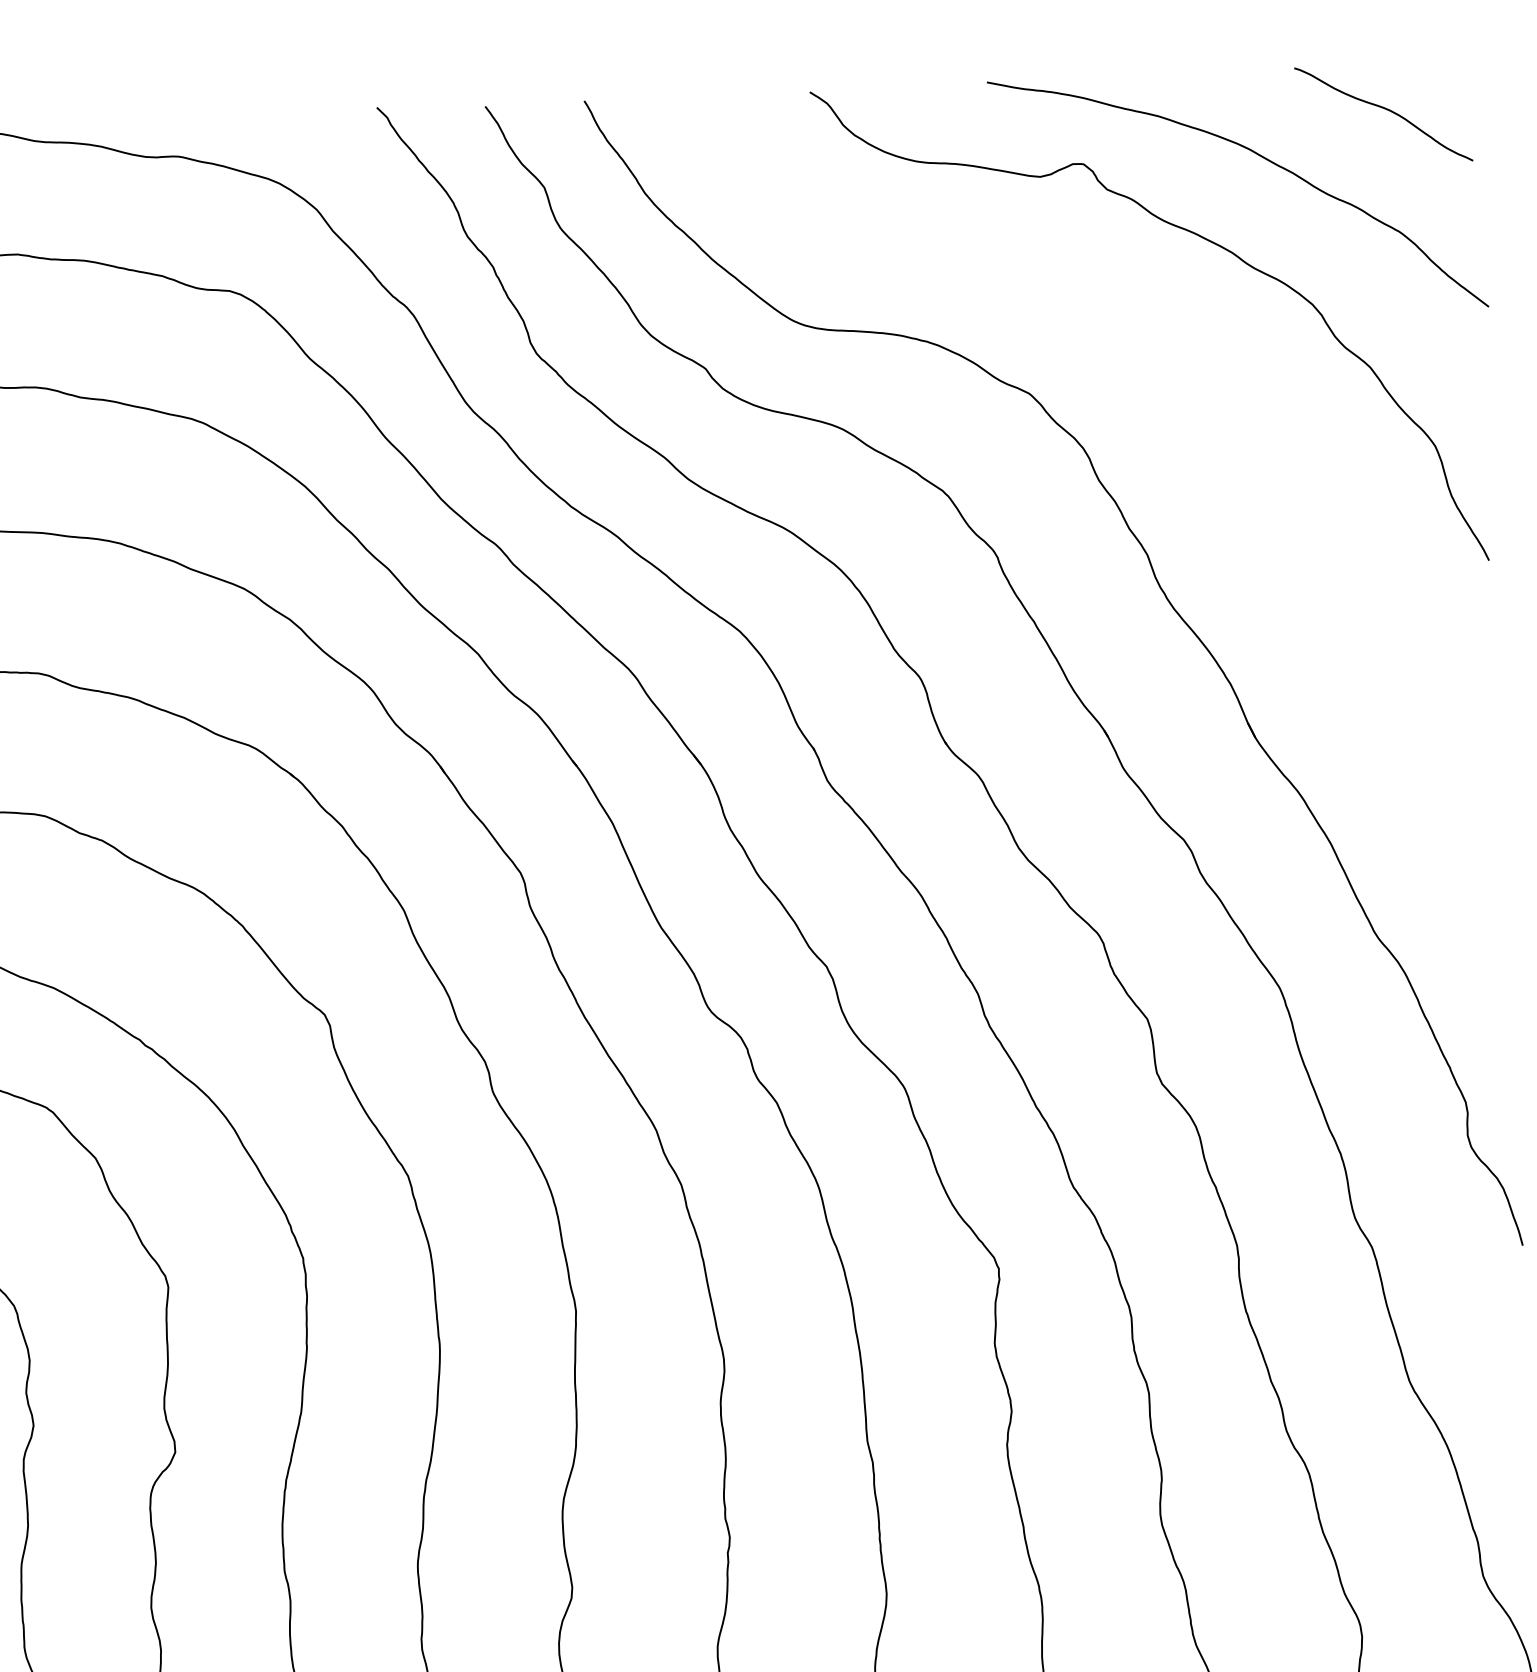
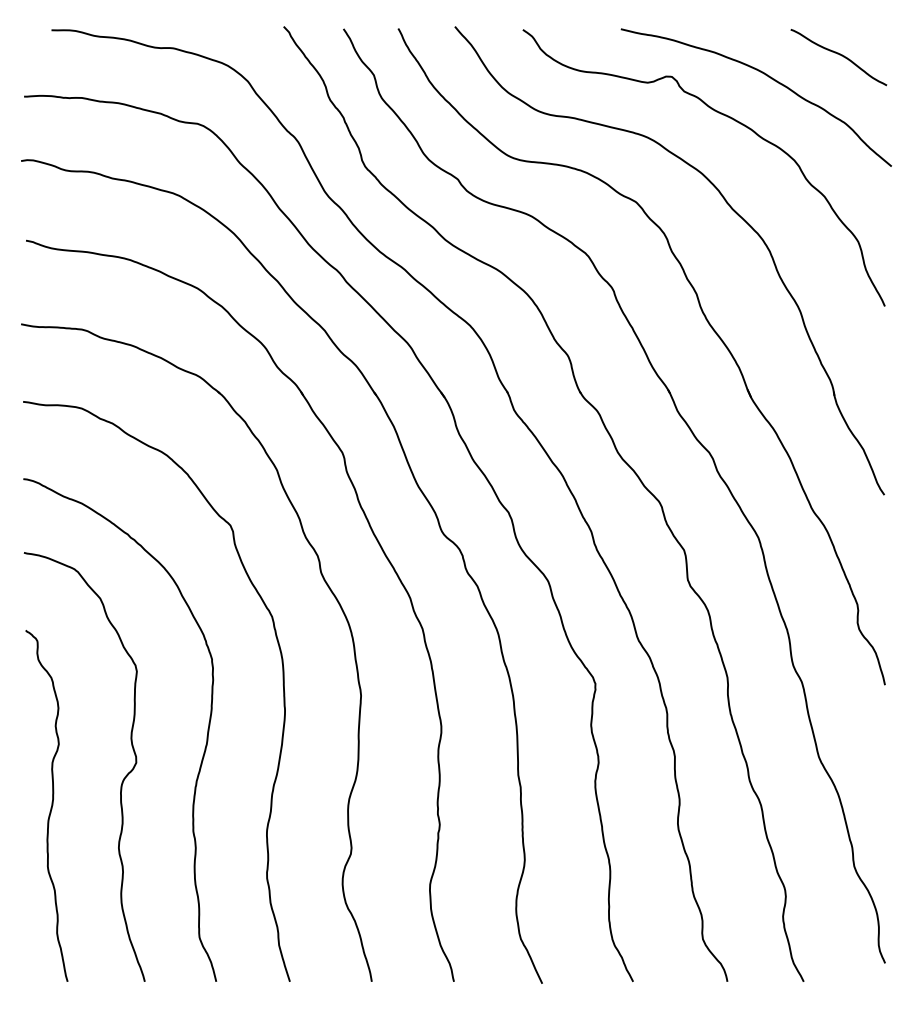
part: (1201, 397) -> (730, 208), added

